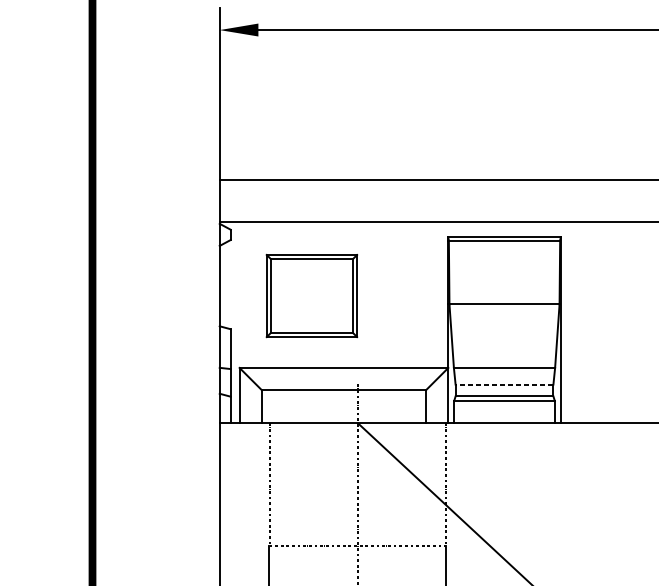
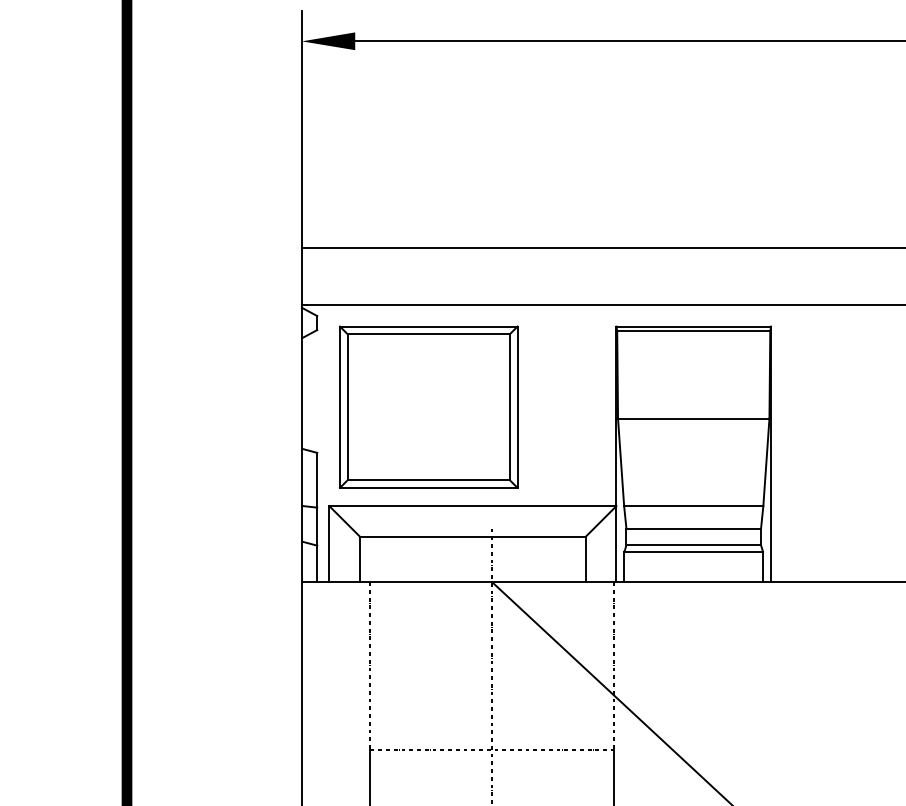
part: (311, 295) -> (428, 406), size x1.43
line: (504, 384) -> (693, 528), dashed -> solid

